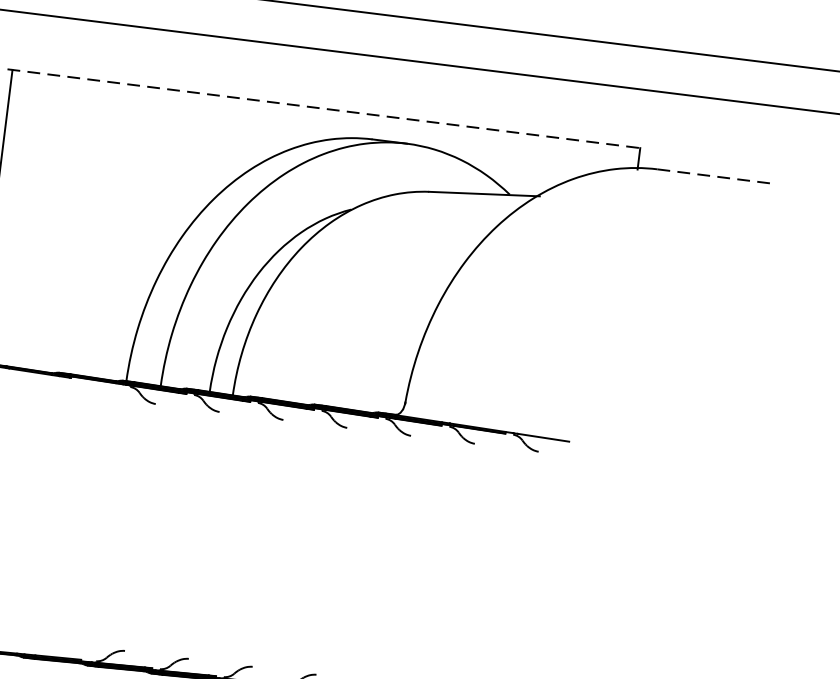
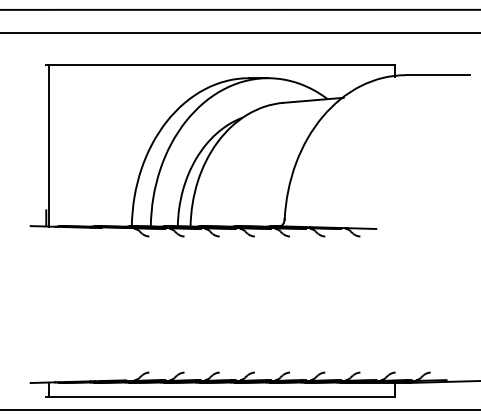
line: (325, 108) -> (221, 64), dashed -> solid
line: (716, 177) -> (438, 75), dashed -> solid

